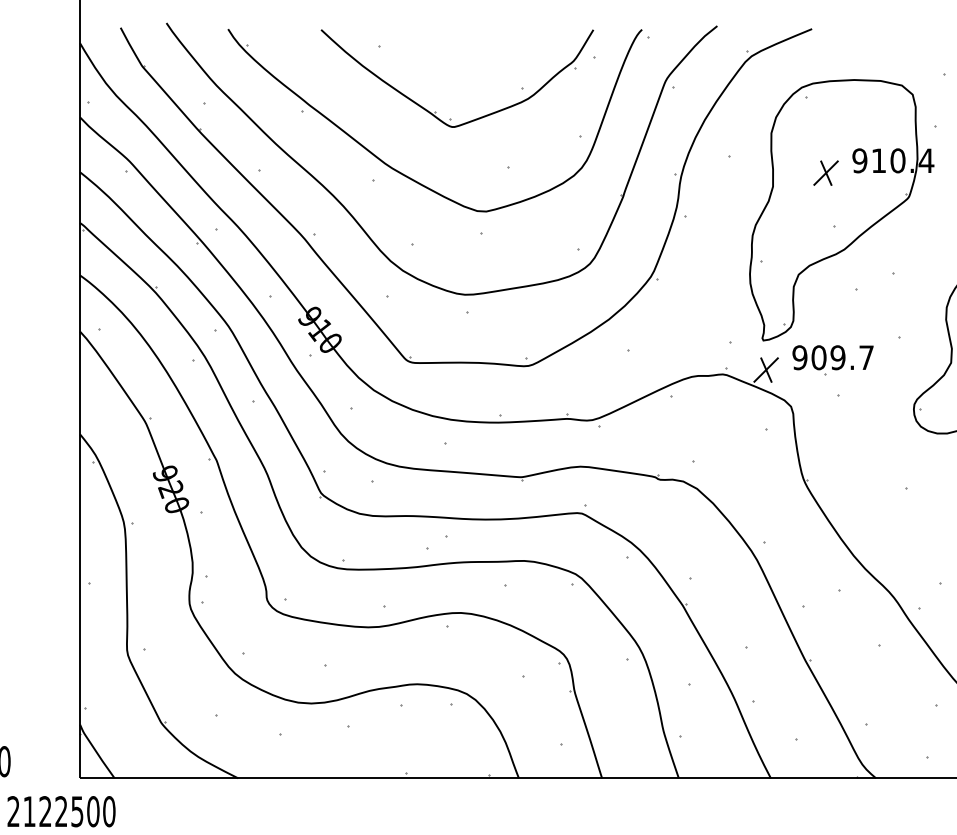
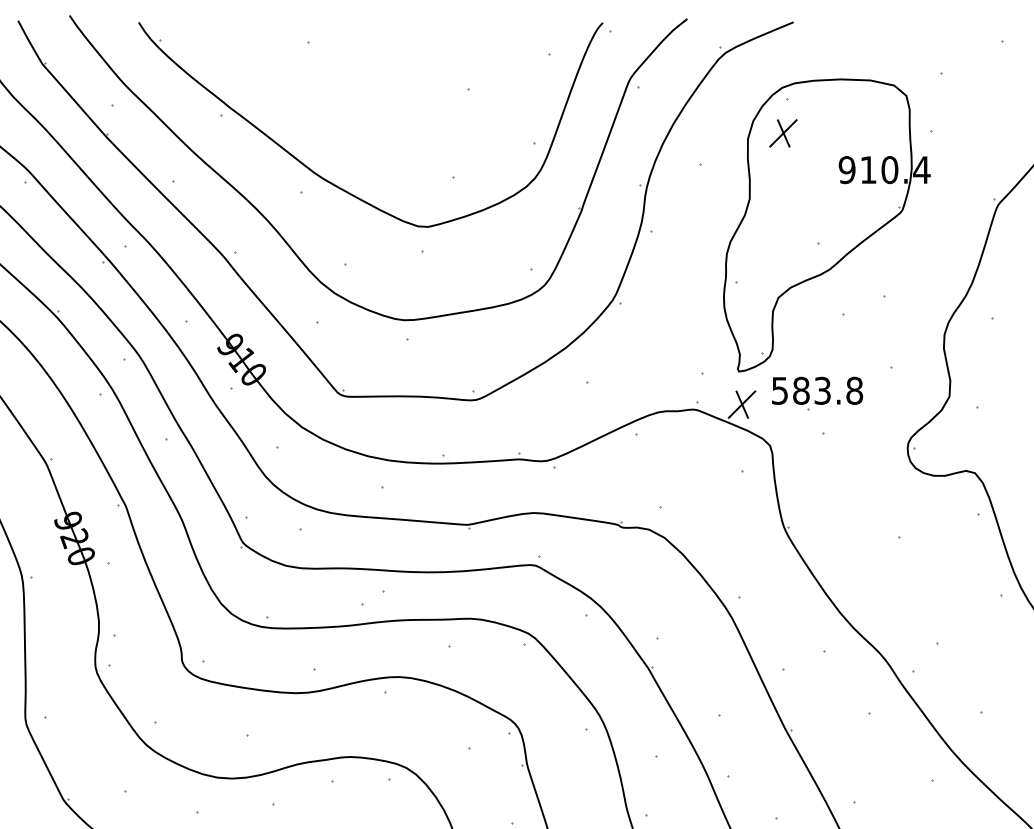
part: (435, 111) -> (371, 114), removed
part: (825, 172) -> (782, 132), moved
text: (833, 357) -> (817, 390), 909.7 -> 583.8

